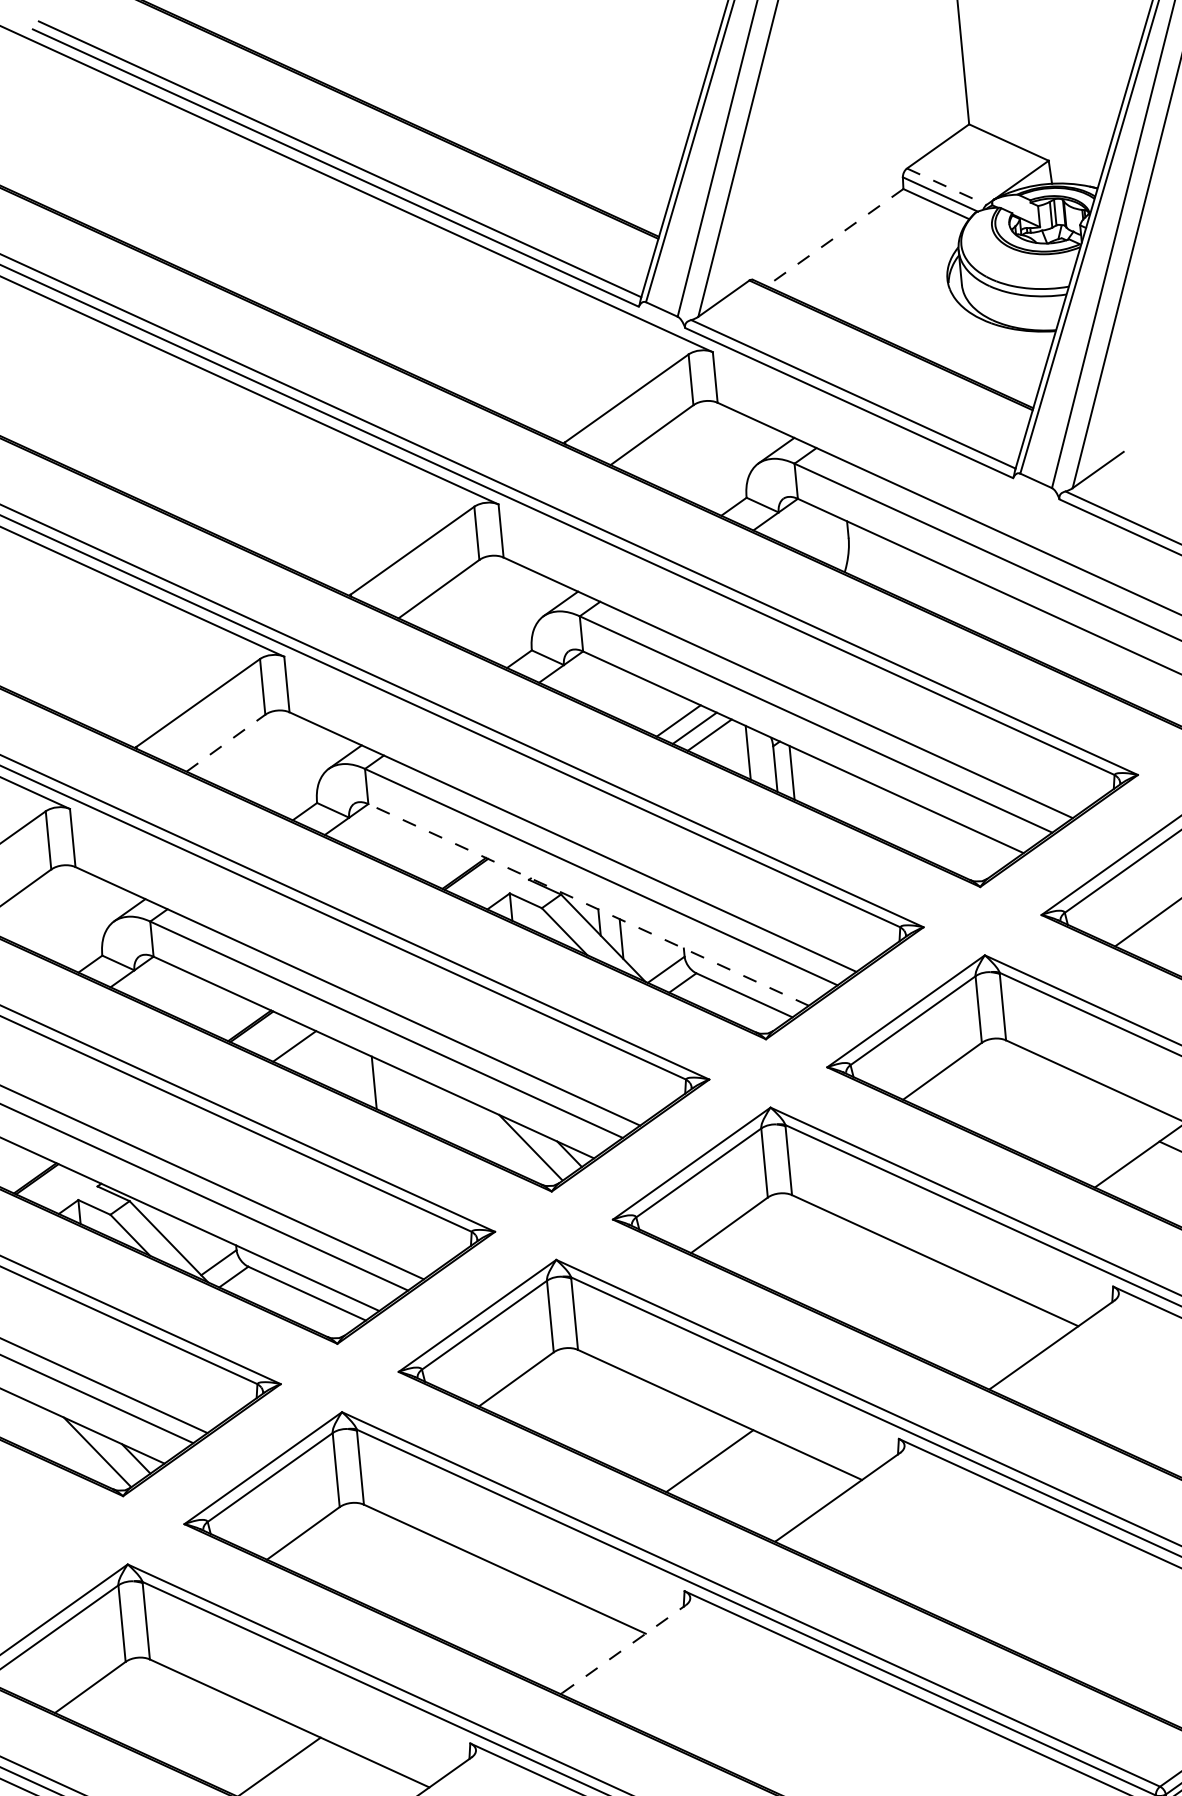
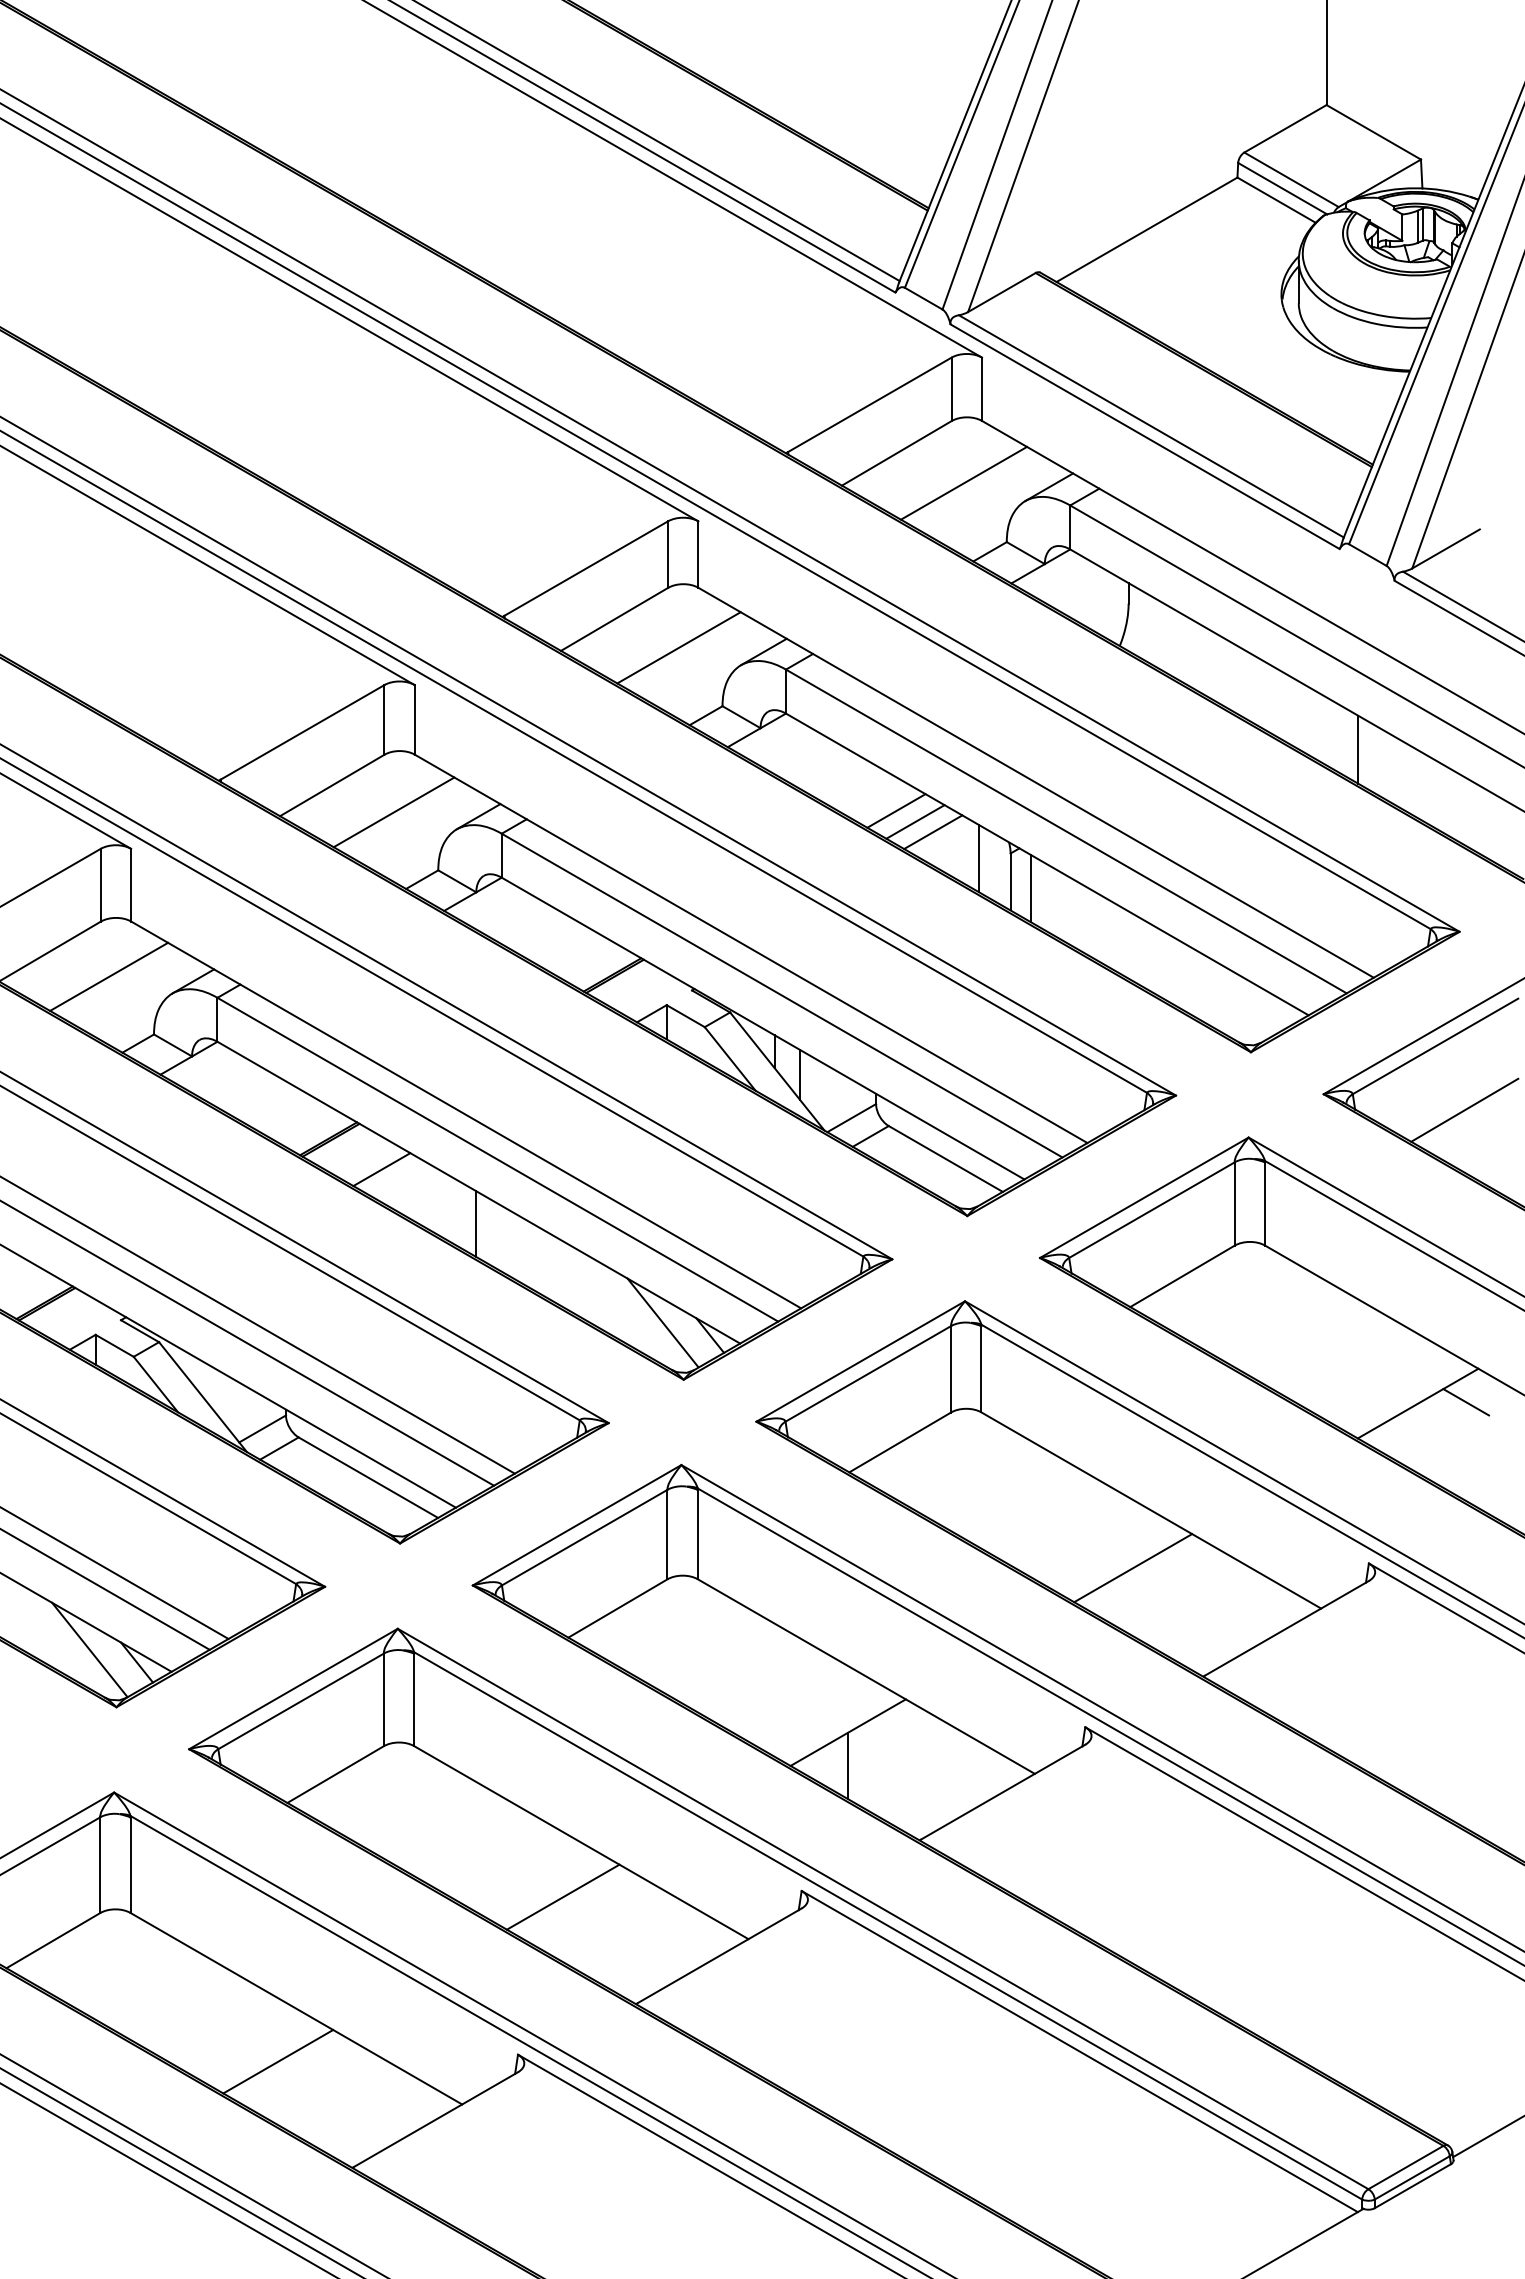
line: (946, 186) -> (1291, 179), dashed -> solid
line: (834, 238) -> (1146, 230), dashed -> solid
line: (707, 453) -> (963, 482), added
line: (492, 606) -> (678, 647), added
line: (1043, 636) -> (1358, 749), added
line: (226, 743) -> (332, 785), dashed -> solid
line: (276, 760) -> (393, 812), added
line: (588, 904) -> (763, 1028), dashed -> solid
line: (62, 912) -> (109, 976), added
line: (925, 1308) -> (1133, 1568), added
line: (712, 1487) -> (848, 1765), added
line: (493, 1613) -> (562, 1896), added
line: (624, 1648) -> (720, 1955), dashed -> solid

